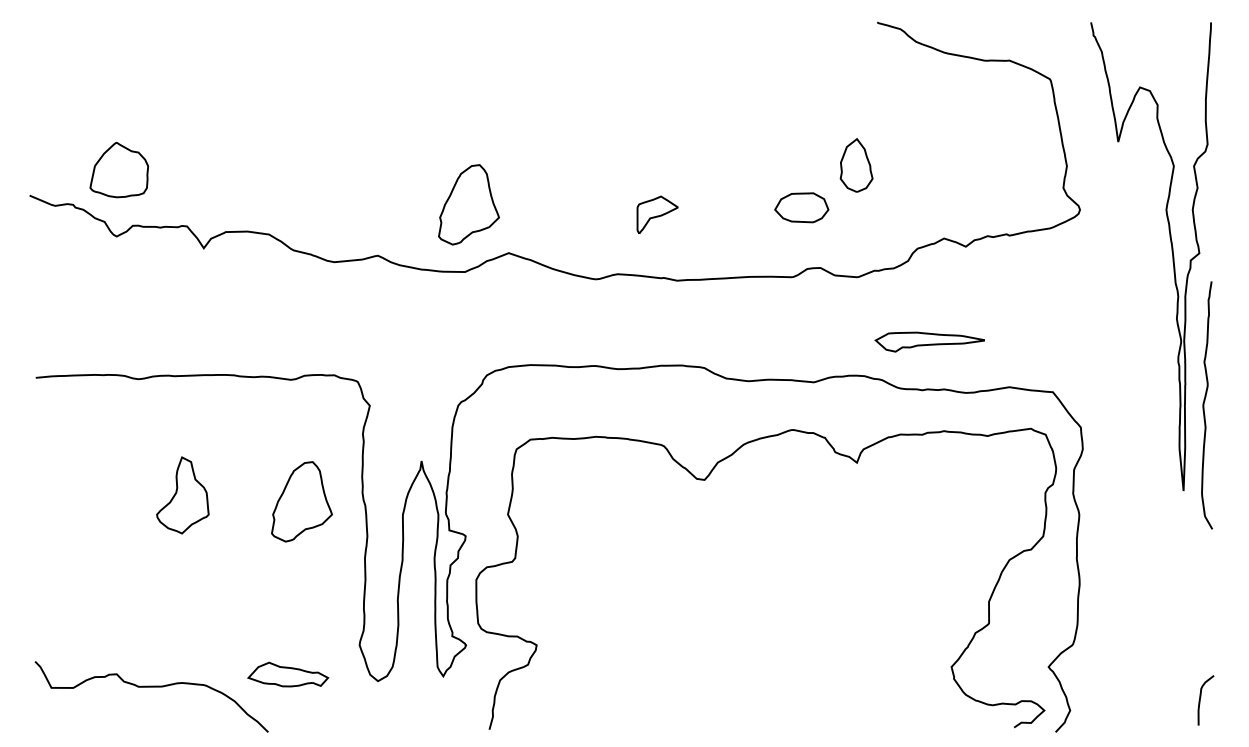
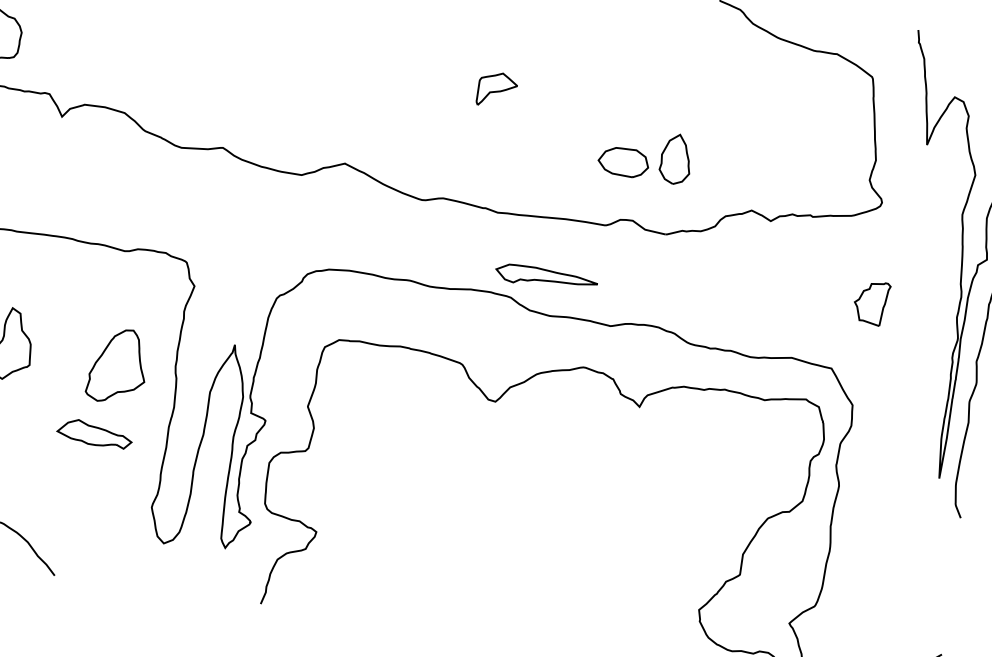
part: (856, 165) -> (676, 159), moved
part: (468, 204) -> (314, 112), removed
part: (657, 214) -> (497, 89), moved
part: (1084, 316) -> (871, 302), added
part: (929, 341) -> (546, 277), moved
part: (288, 674) -> (95, 433), moved

